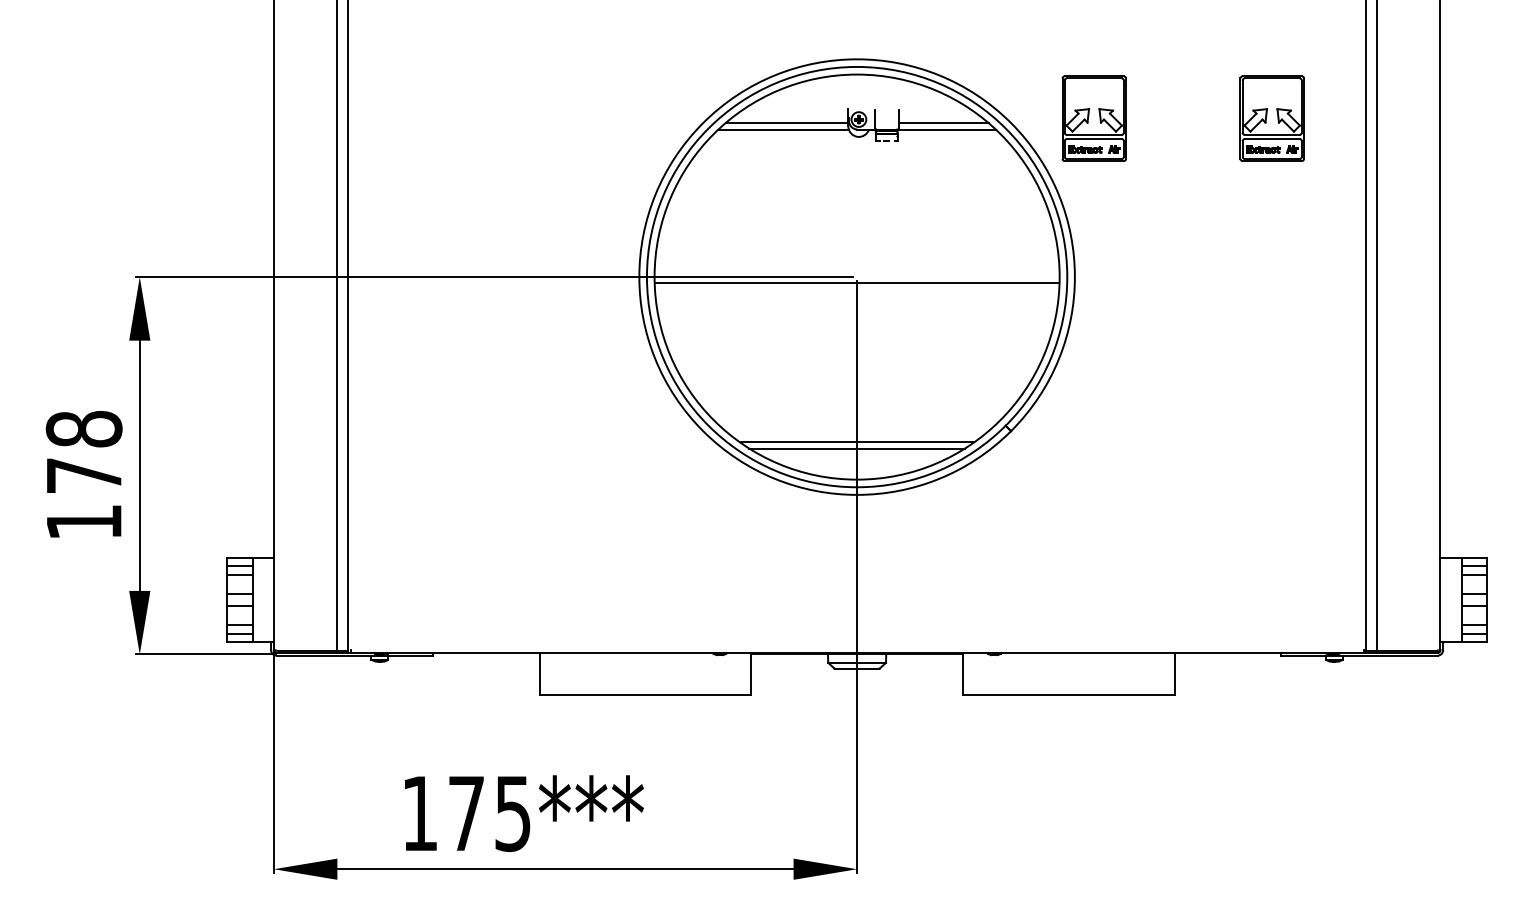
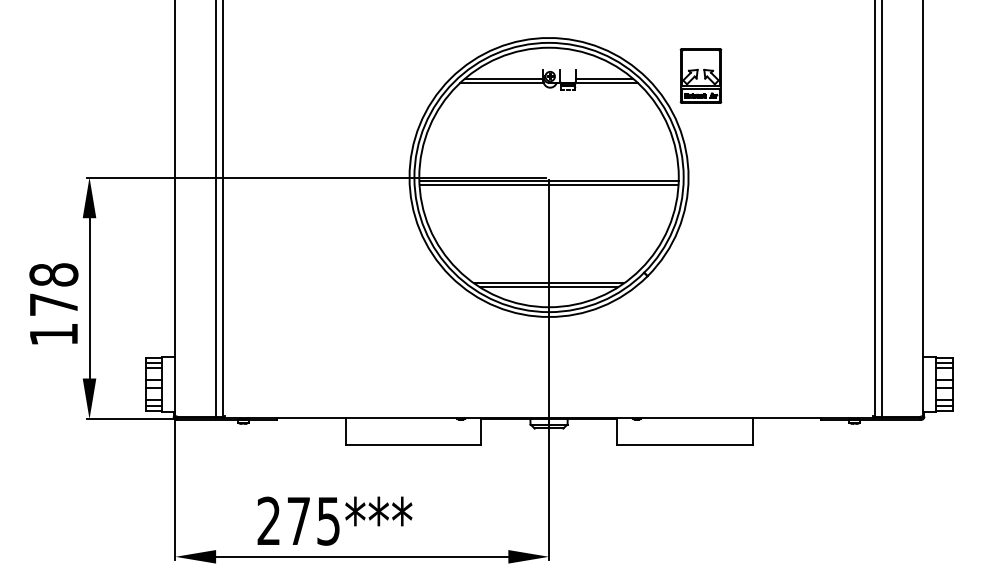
part: (1271, 117) -> (814, 75), removed
line: (856, 289) -> (548, 185), added
text: (419, 812) -> (268, 520), 175*** -> 275***

